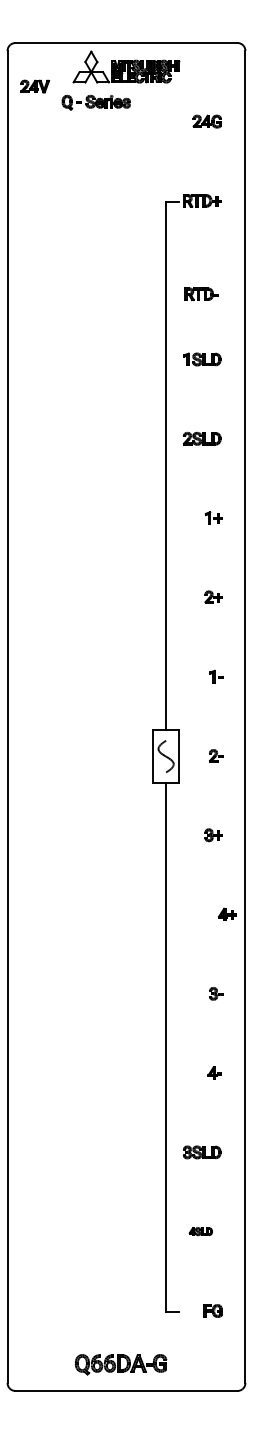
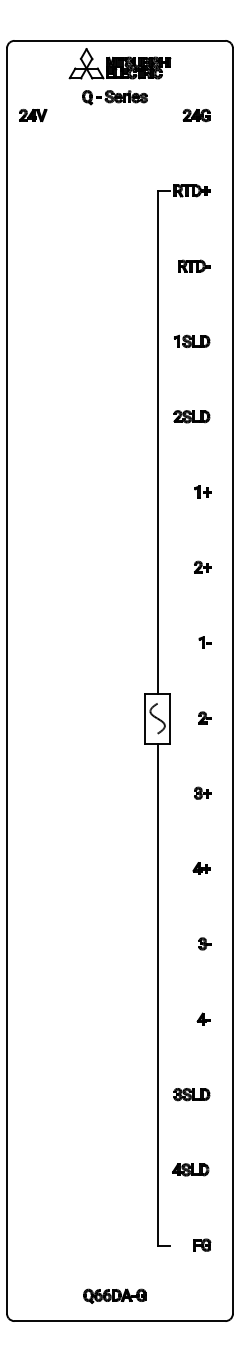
part: (35, 86) -> (33, 115), moved
part: (95, 102) -> (114, 97), moved
part: (201, 293) -> (194, 265), moved
part: (227, 913) -> (201, 867), moved
part: (200, 1231) -> (190, 1169), size x1.67
part: (120, 1364) -> (114, 1295), size x0.71

